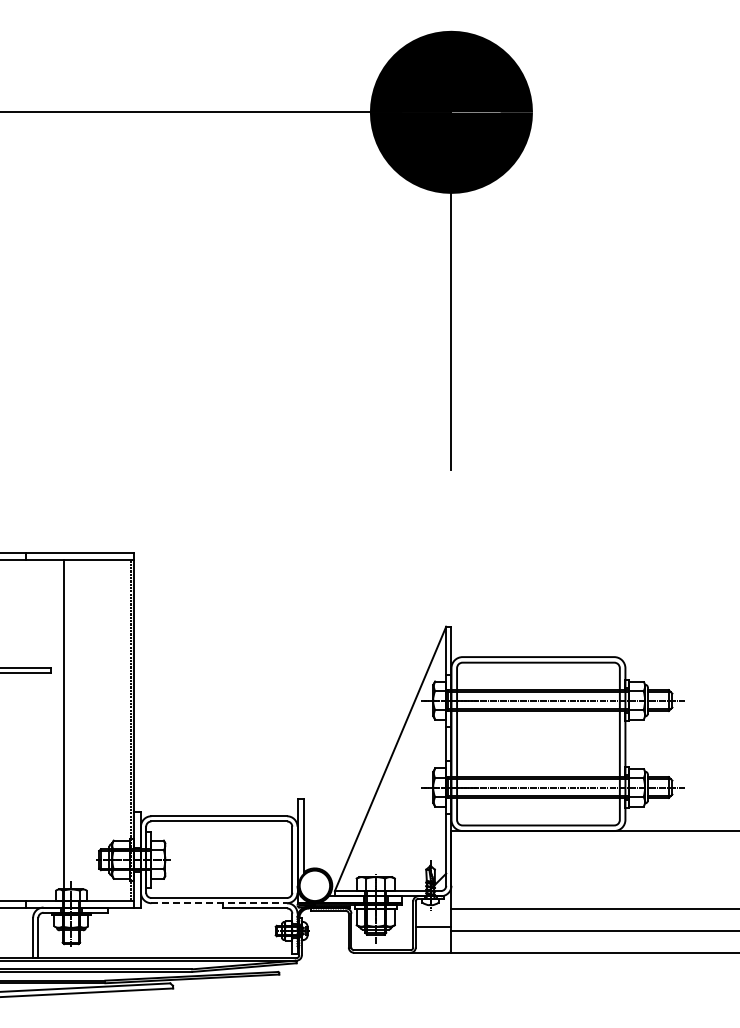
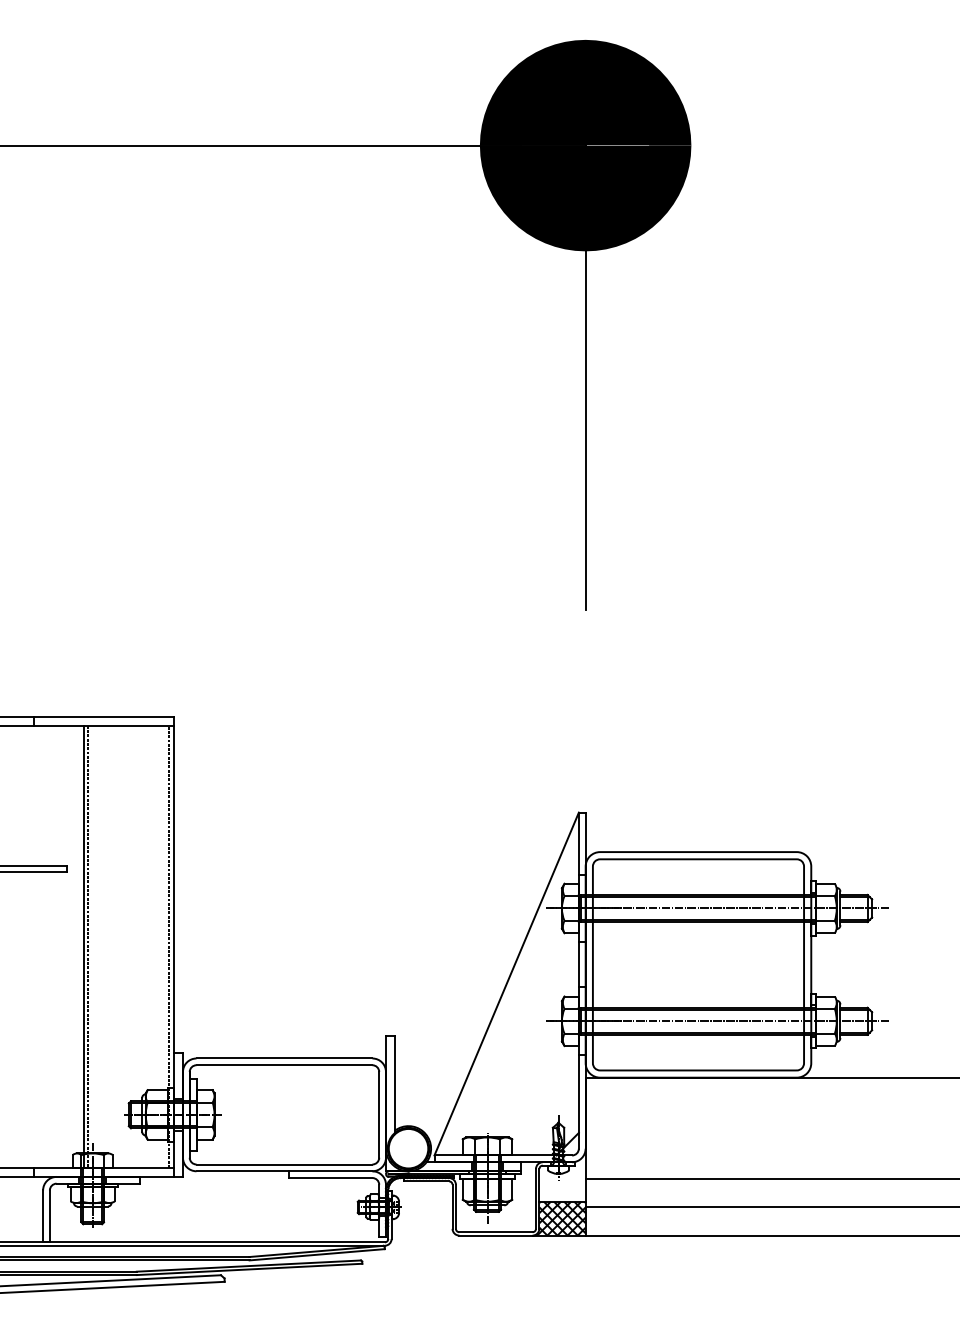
line: (67, 729) -> (87, 945), added
line: (219, 903) -> (284, 1171), dashed -> solid
hatch: (432, 939) -> (561, 1218), added

